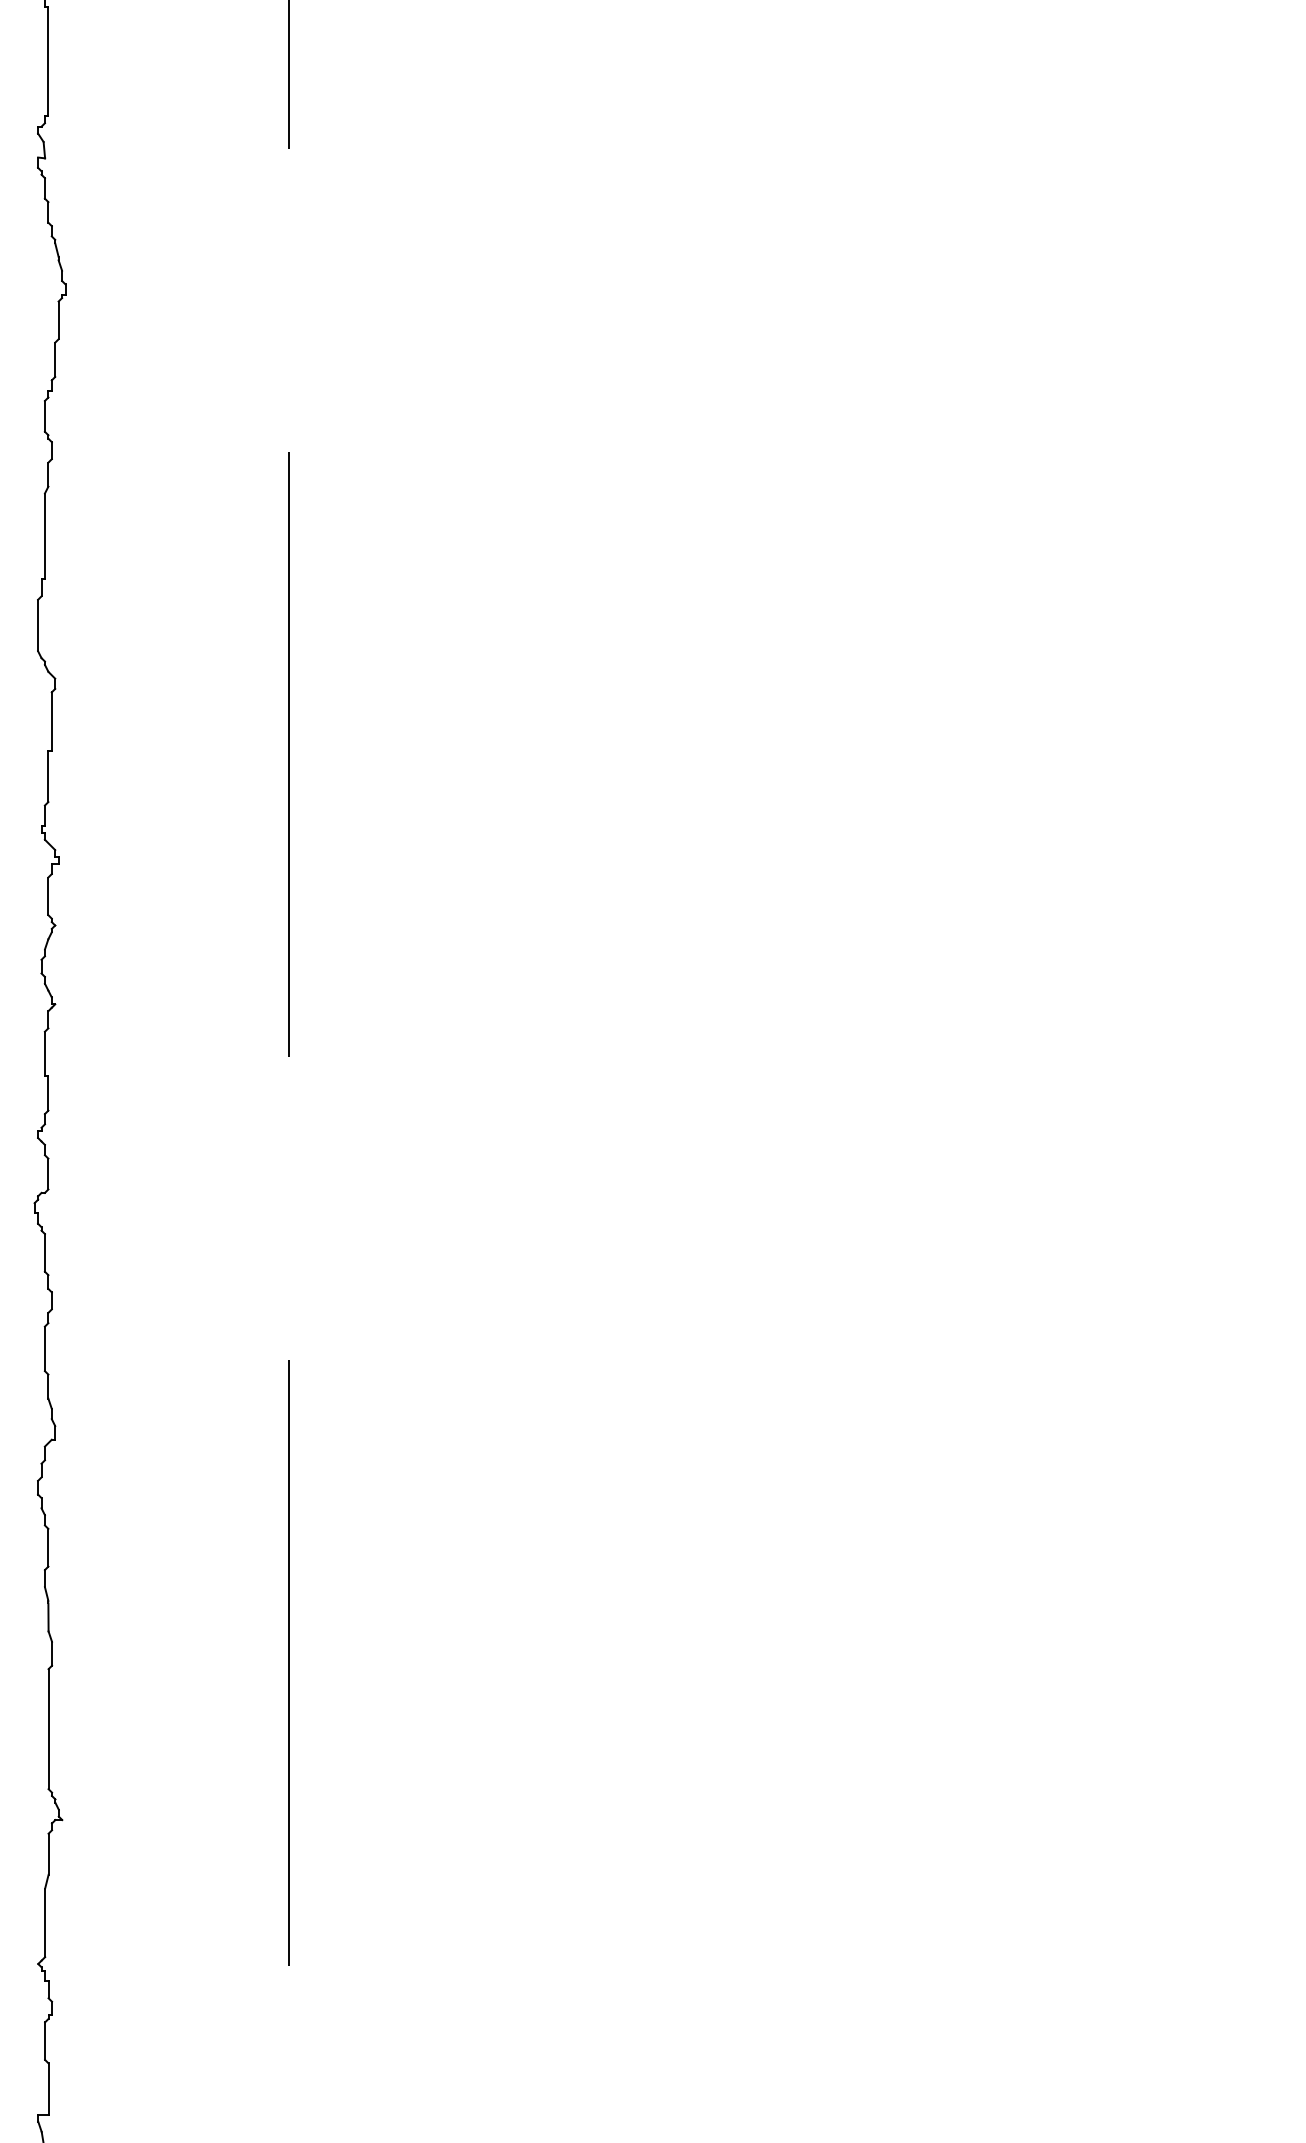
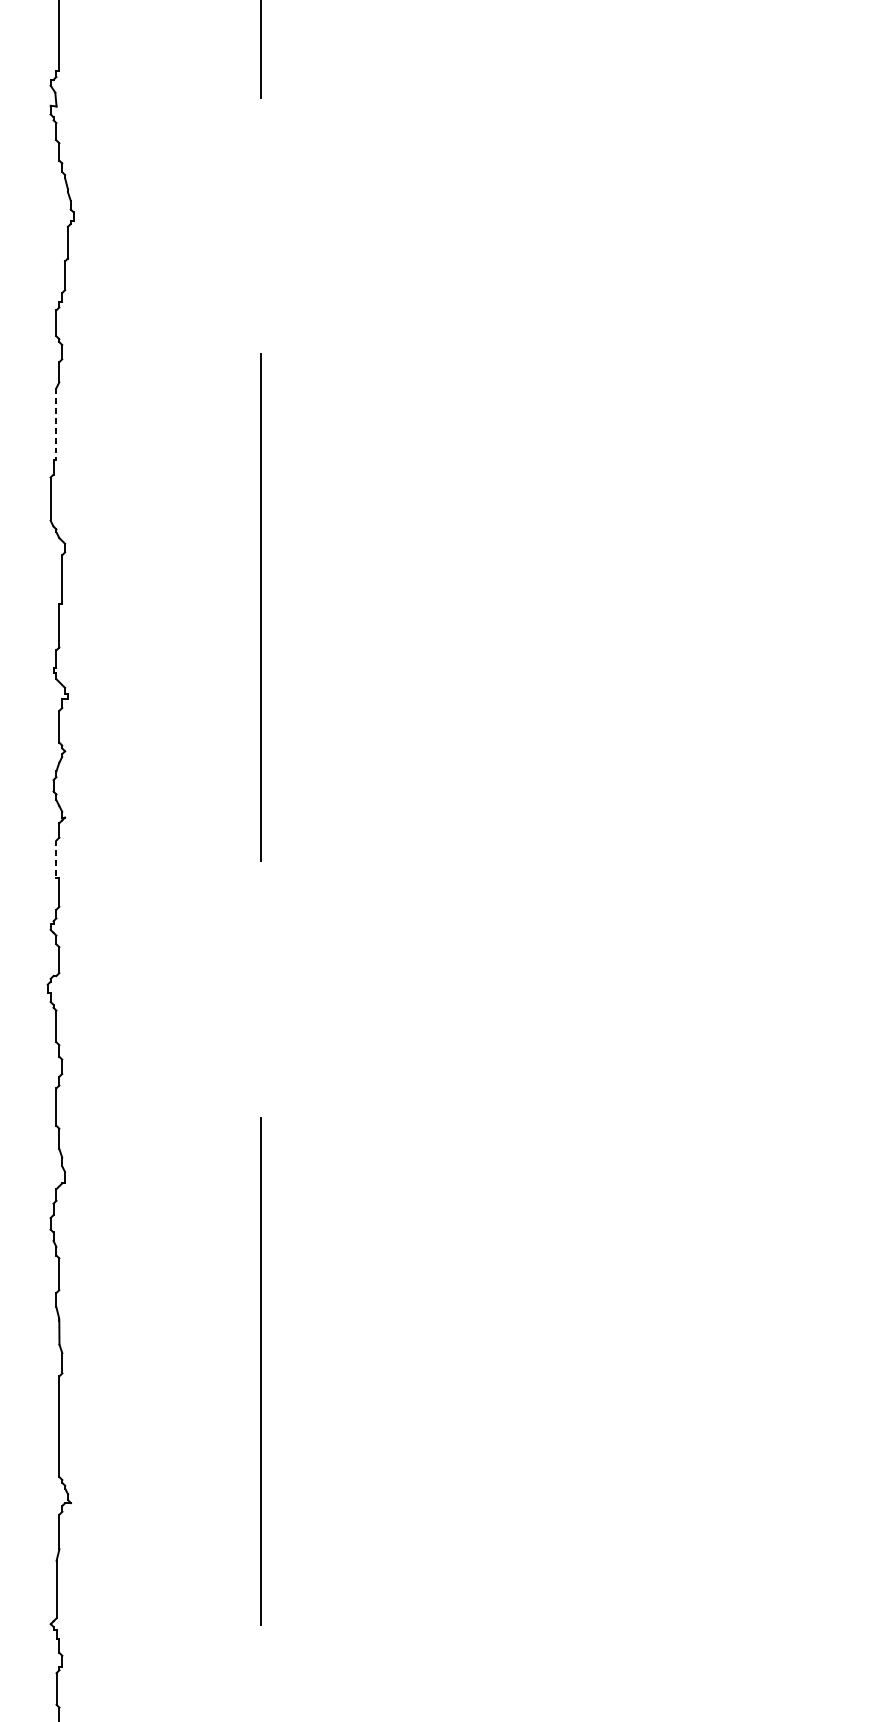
line: (44, 536) -> (56, 424), solid -> dashed
line: (44, 1054) -> (56, 859), solid -> dashed

